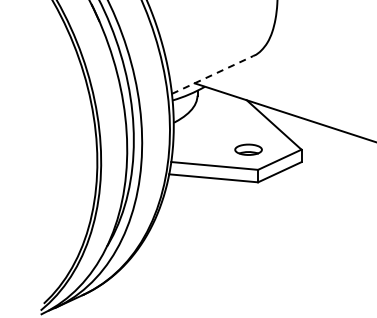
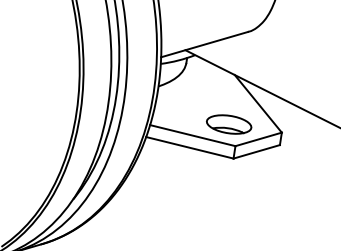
line: (212, 75) -> (204, 45), dashed -> solid
part: (248, 149) -> (228, 124), size x1.67

